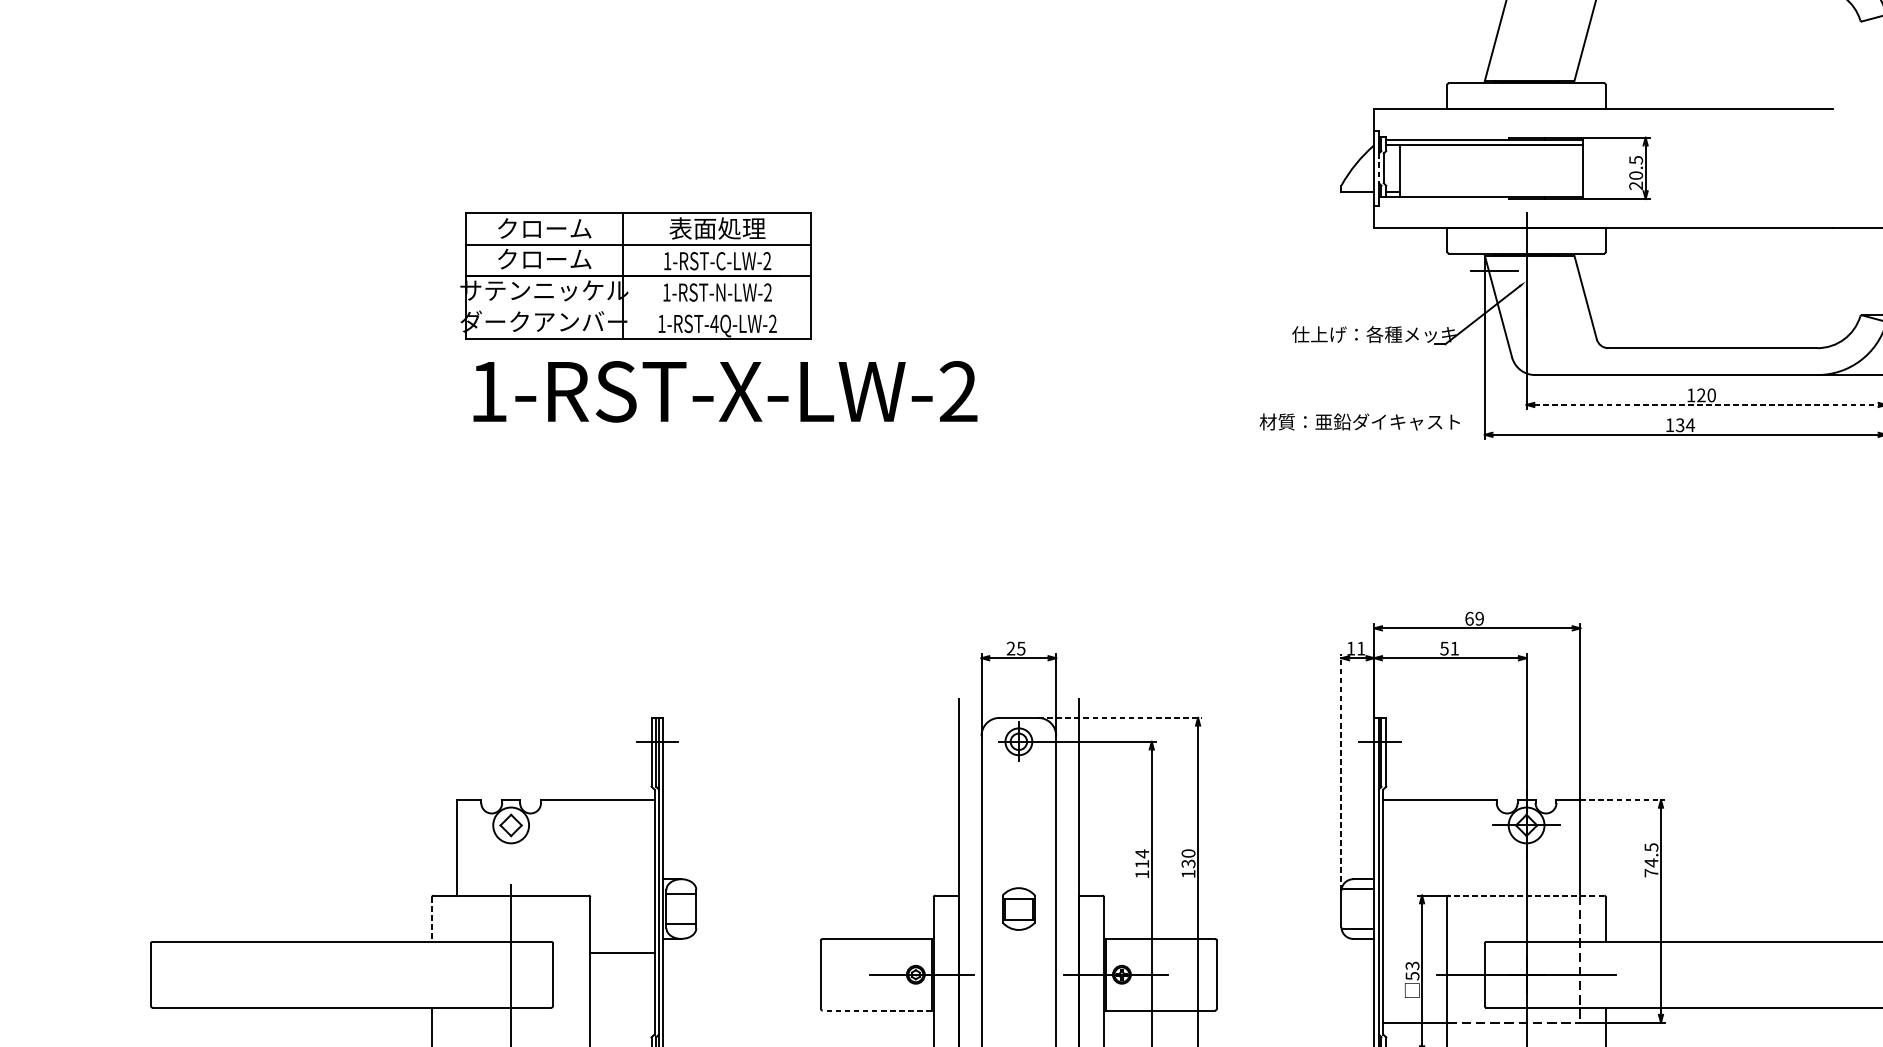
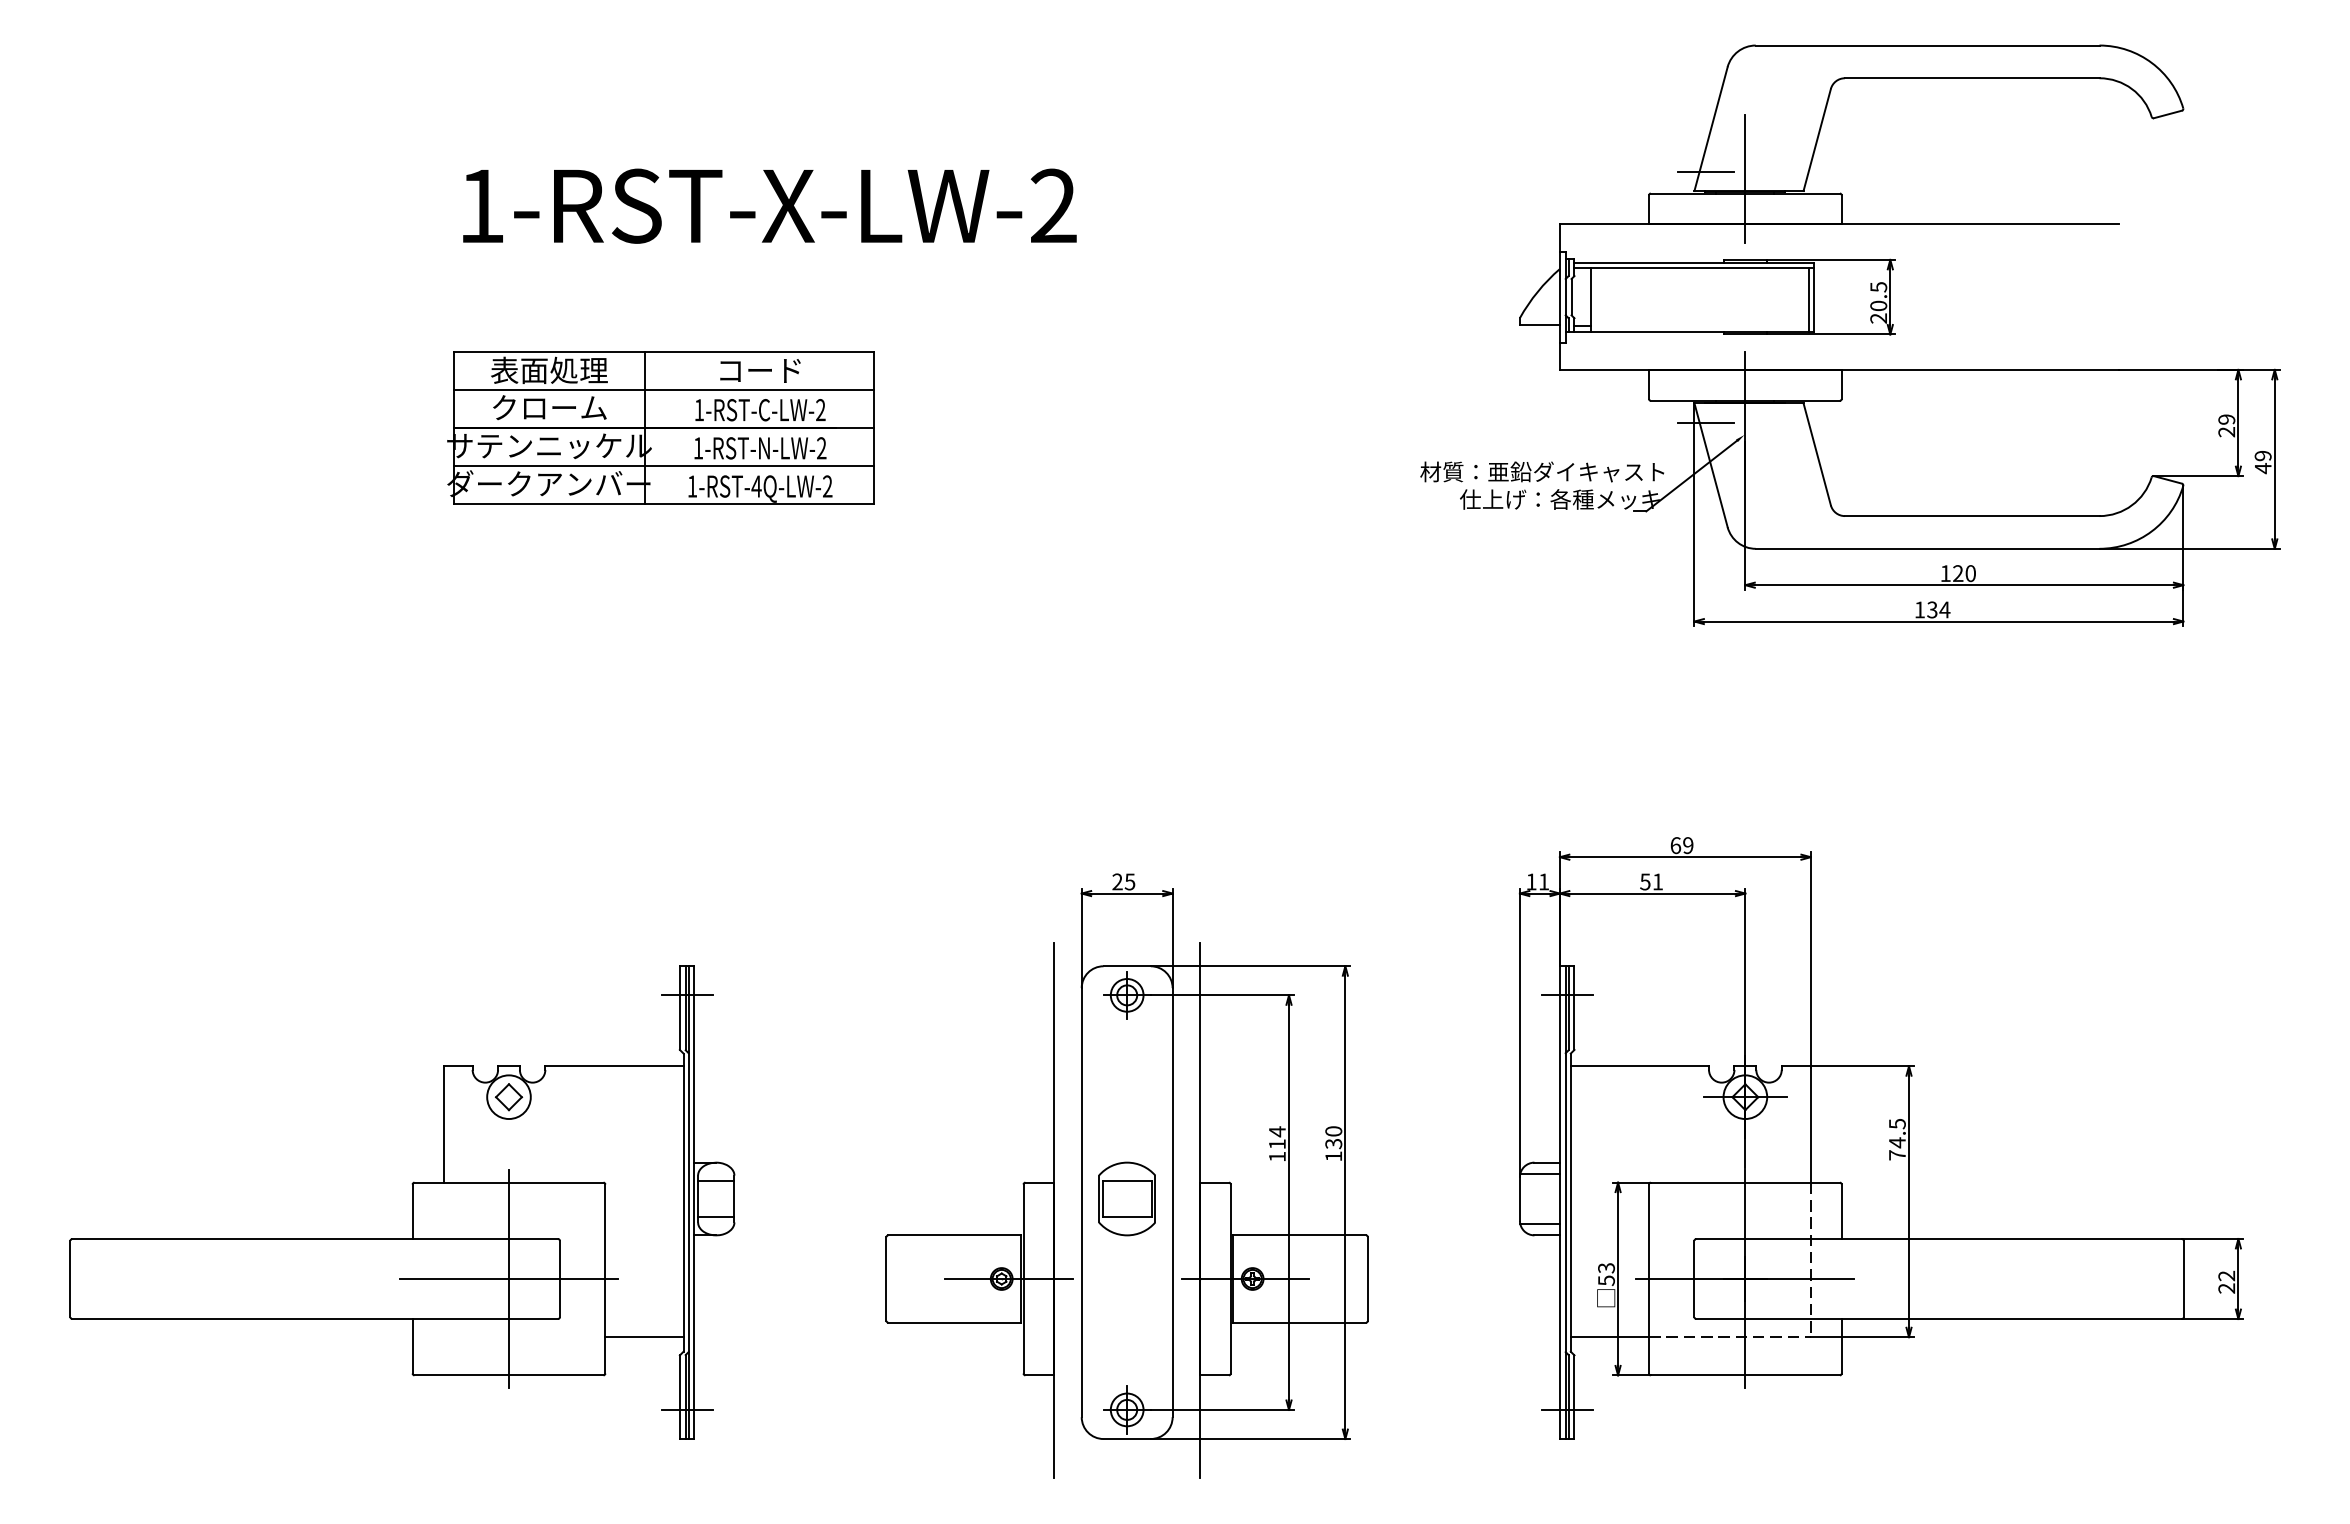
line: (1493, 65) -> (1705, 171), added
line: (1526, 70) -> (1745, 178), added
line: (1378, 168) -> (1565, 297), dashed -> solid
line: (1578, 170) -> (1808, 299), added
text: (544, 228) -> (549, 370), クローム -> 表面処理
text: (716, 228) -> (759, 370), 表面処理 -> コード
line: (638, 307) -> (664, 466), added
text: (725, 391) -> (769, 205), moved
line: (1706, 405) -> (1964, 585), dashed -> solid
text: (1359, 421) -> (1541, 471), moved
line: (1120, 718) -> (1250, 966), dashed -> solid
line: (1341, 772) -> (1519, 1032), dashed -> solid
line: (1622, 800) -> (1862, 1066), dashed -> solid
line: (1526, 895) -> (1745, 1182), dashed -> solid
part: (1018, 908) -> (1126, 1198), size x1.43
line: (431, 920) -> (412, 1212), dashed -> solid
line: (622, 952) -> (644, 1337), moved
line: (510, 975) -> (508, 1279), added
line: (877, 1010) -> (954, 1322), dashed -> solid

